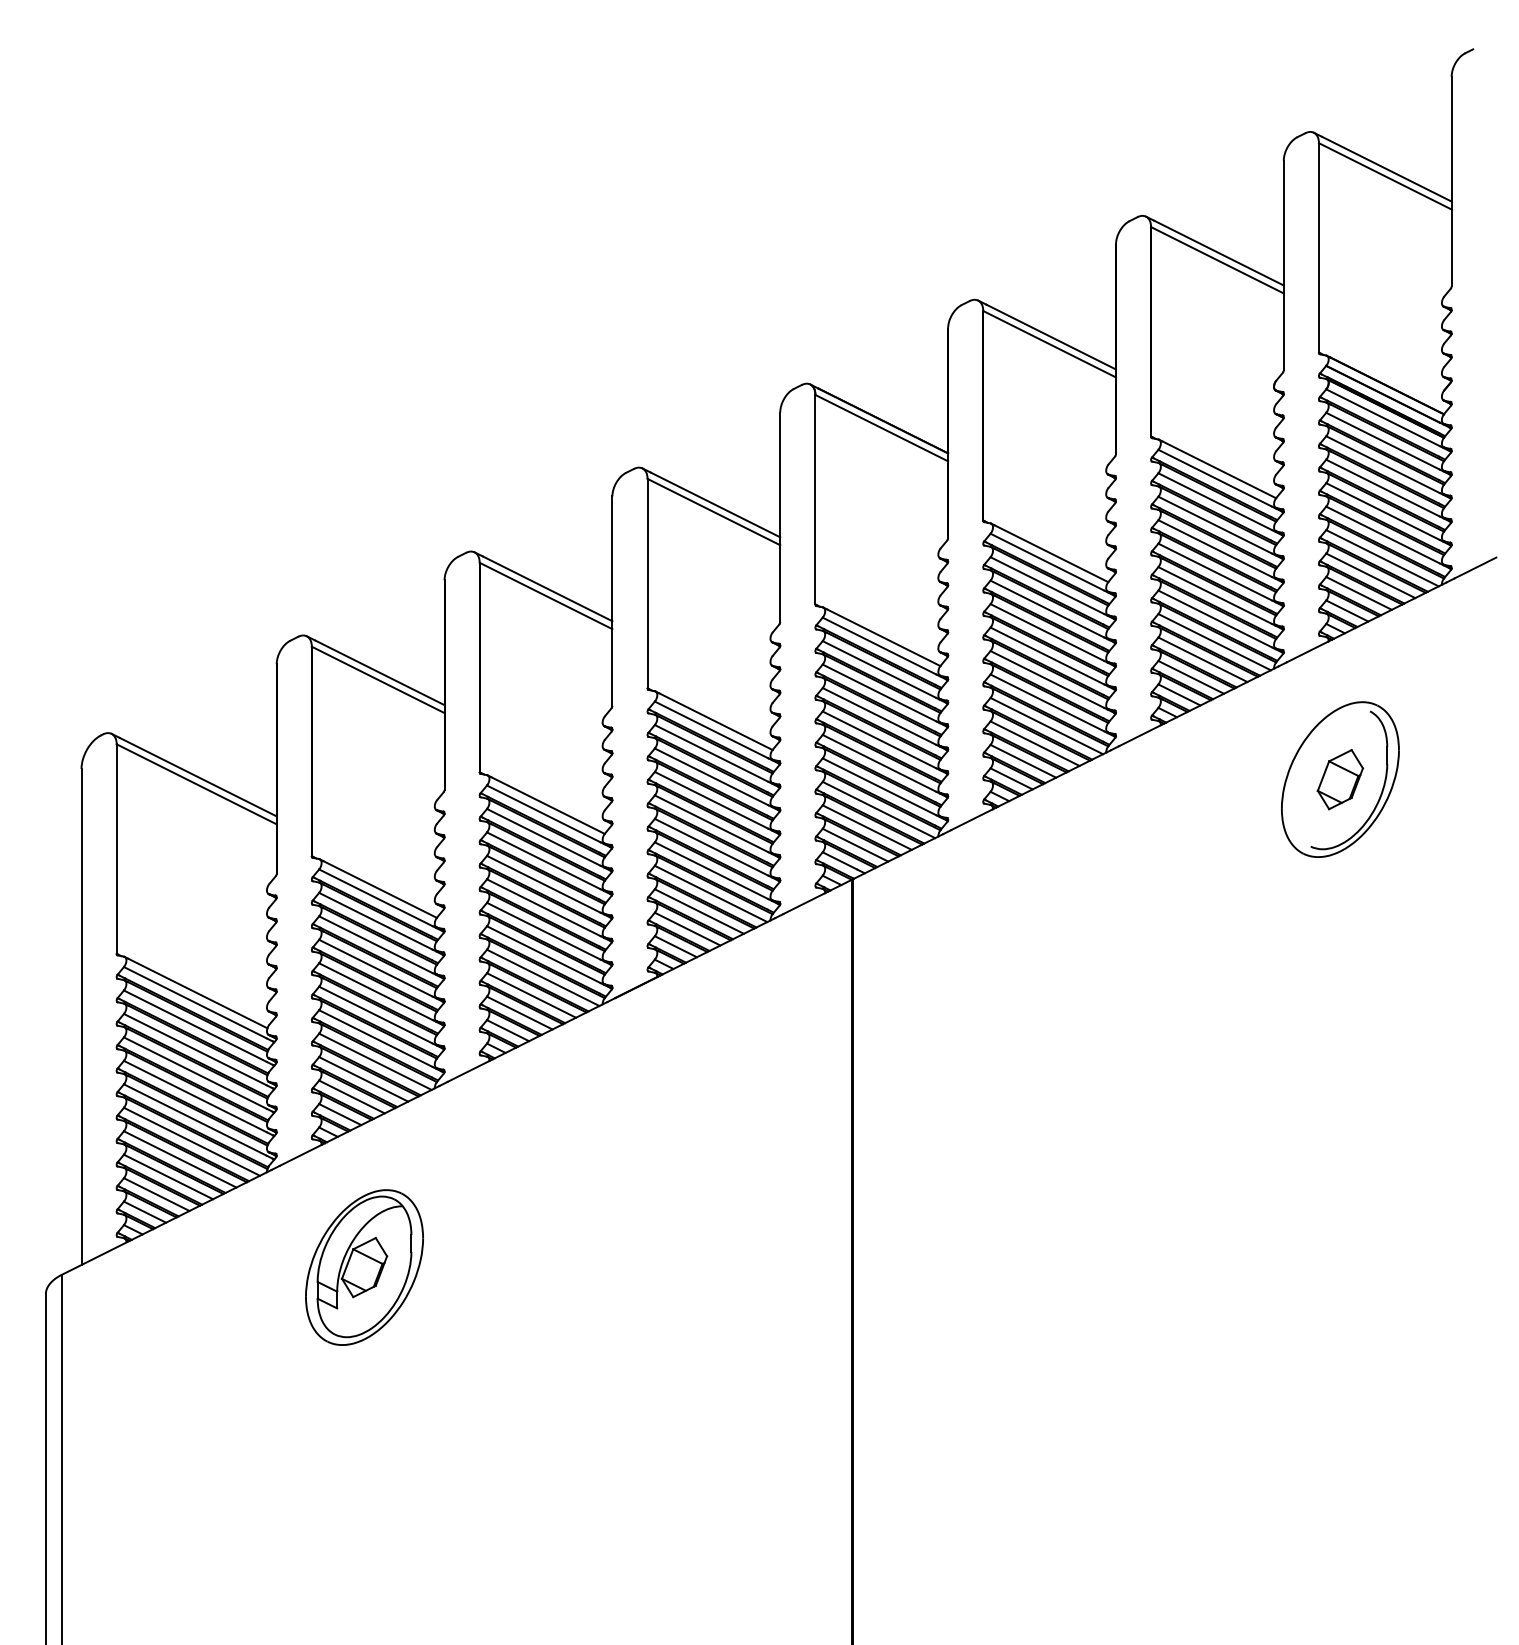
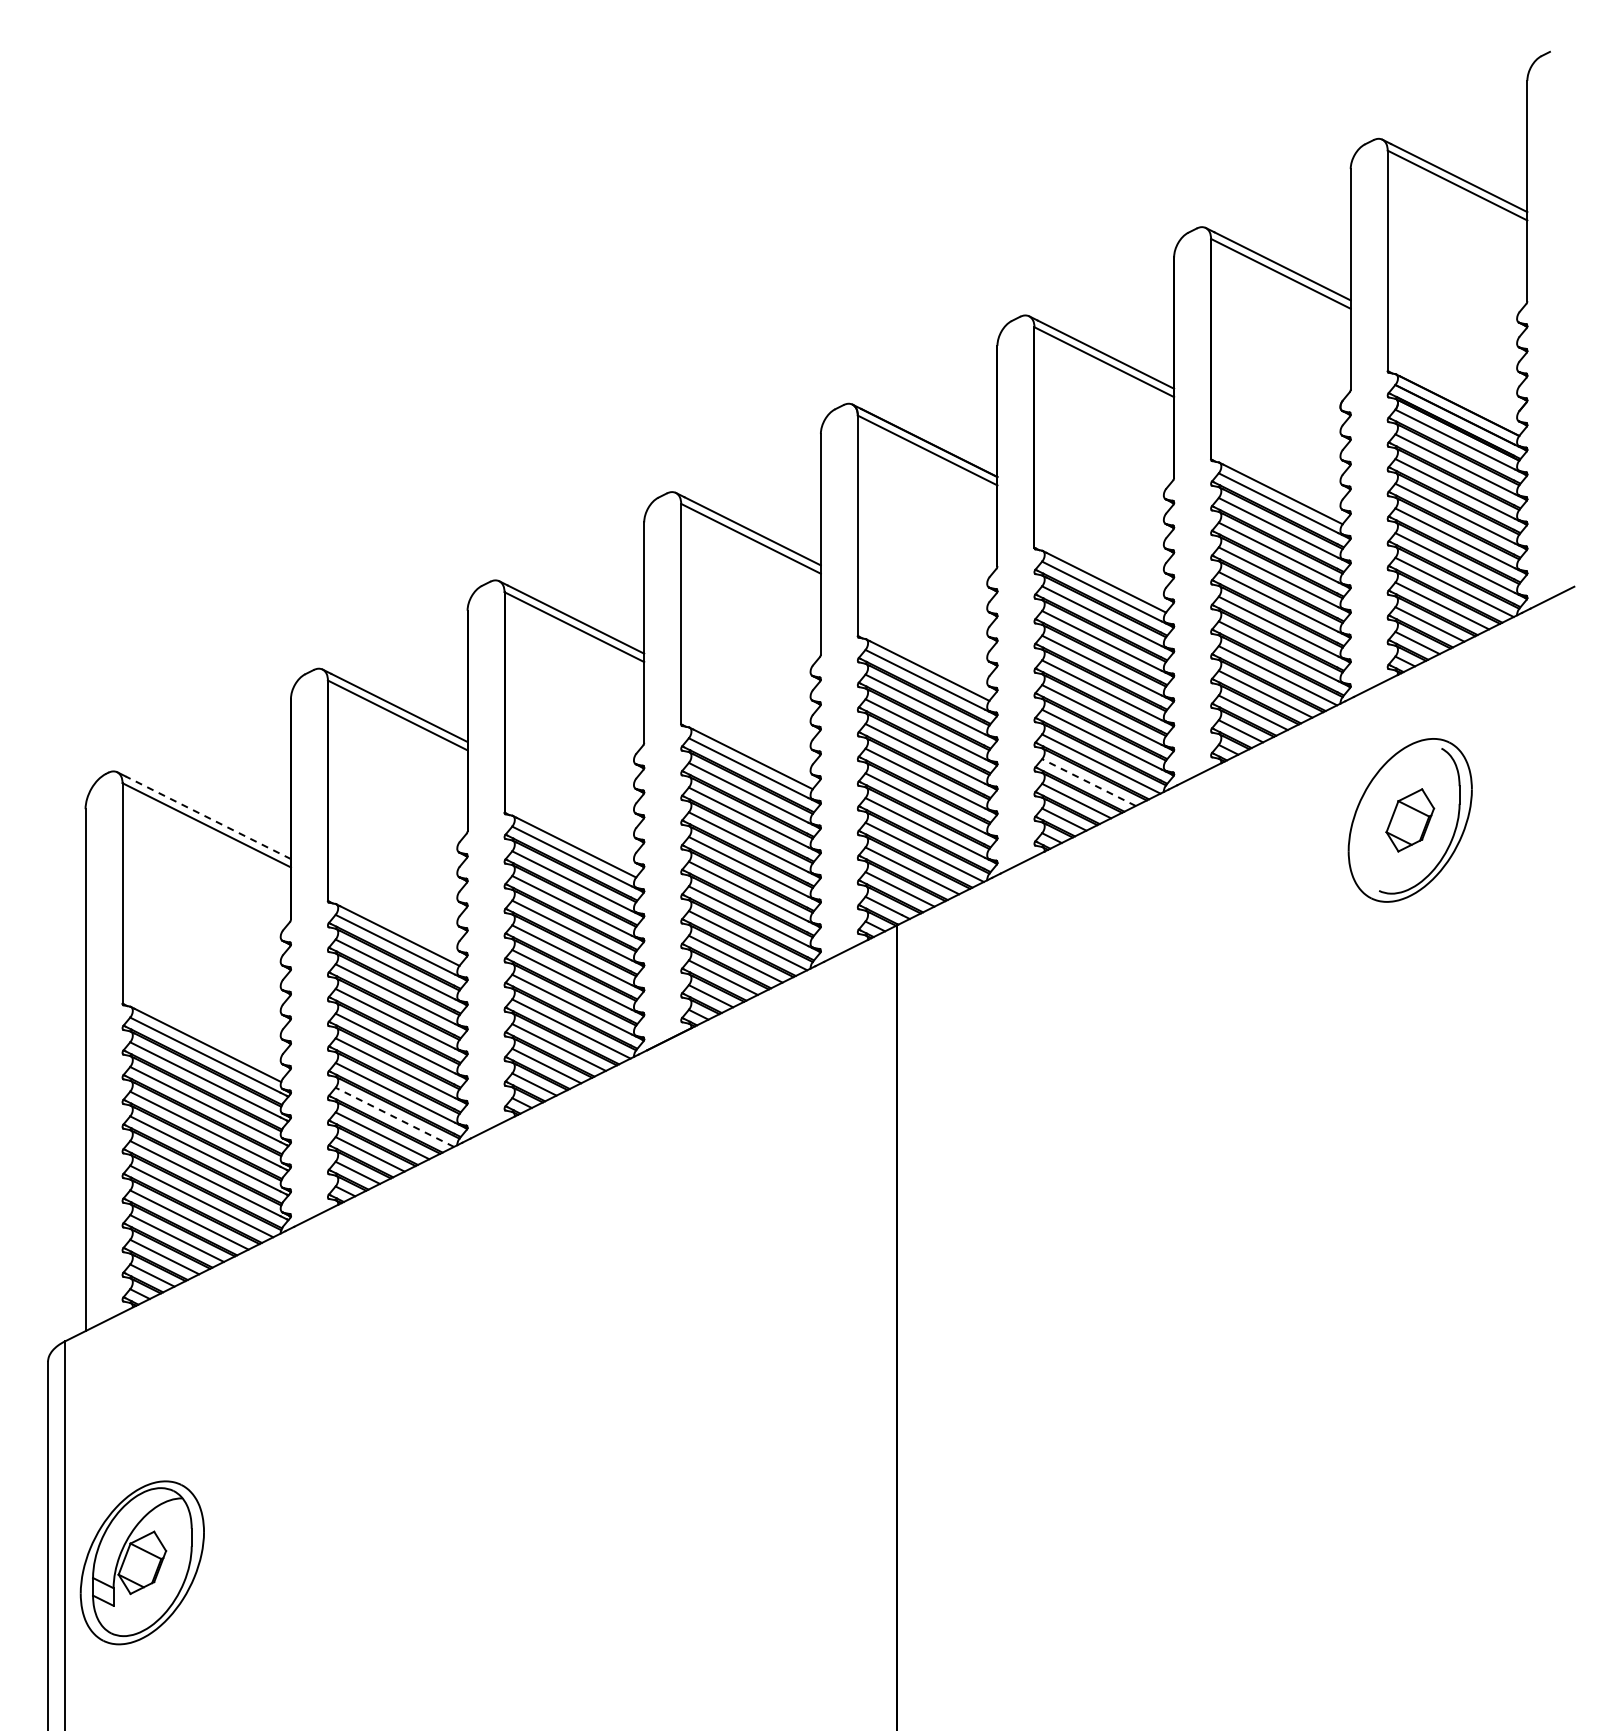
line: (1034, 743) -> (1088, 782), solid -> dashed
line: (197, 776) -> (207, 817), solid -> dashed
line: (375, 1061) -> (394, 1117), solid -> dashed
part: (363, 1267) -> (141, 1562), moved

